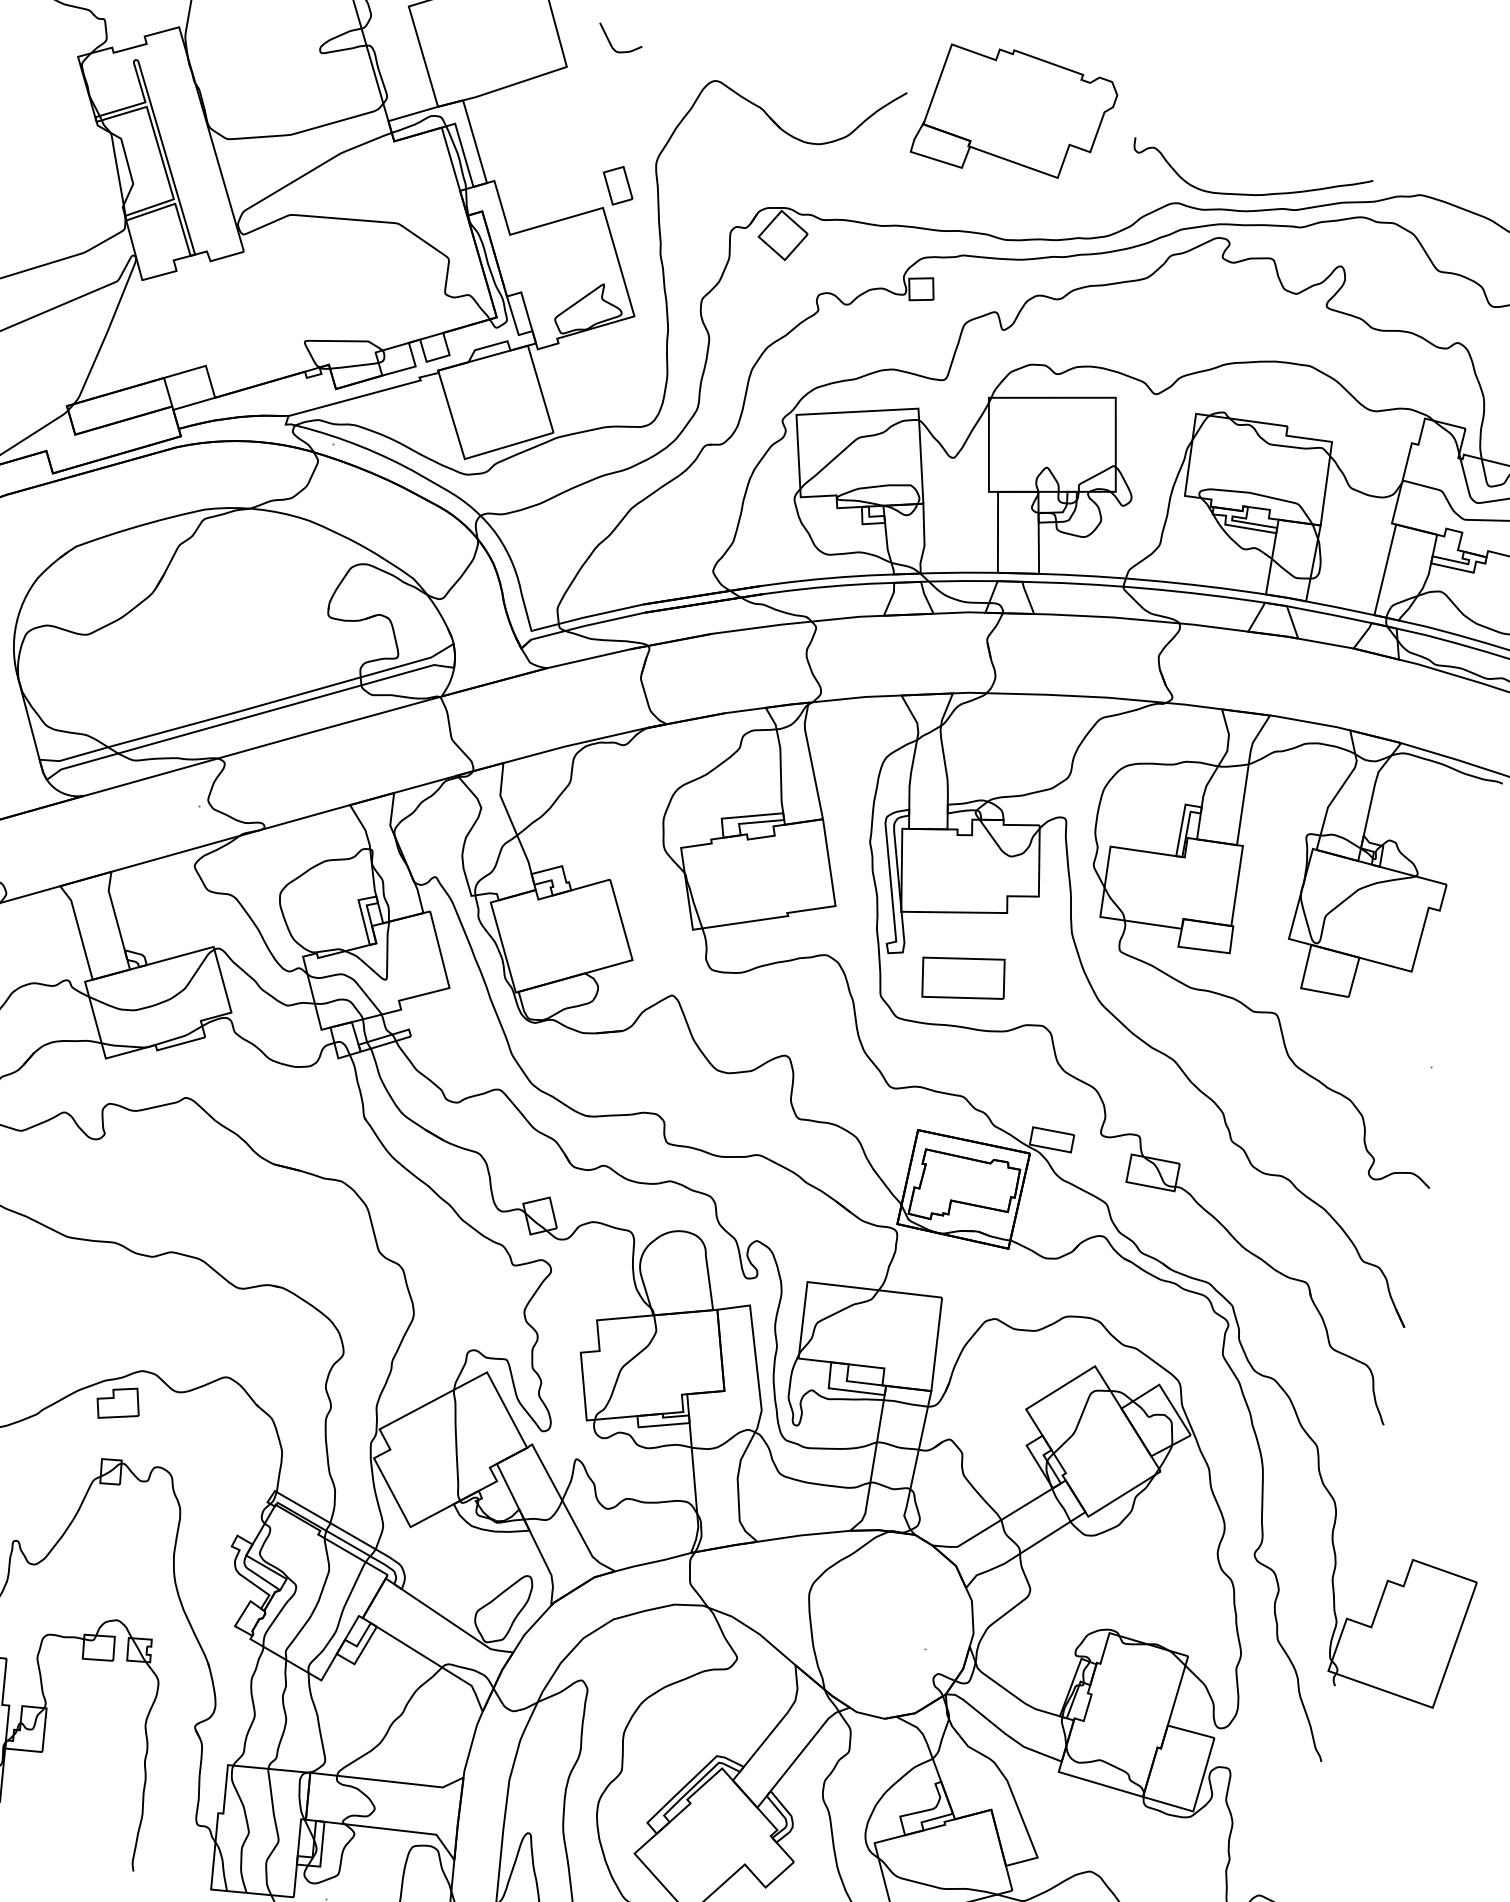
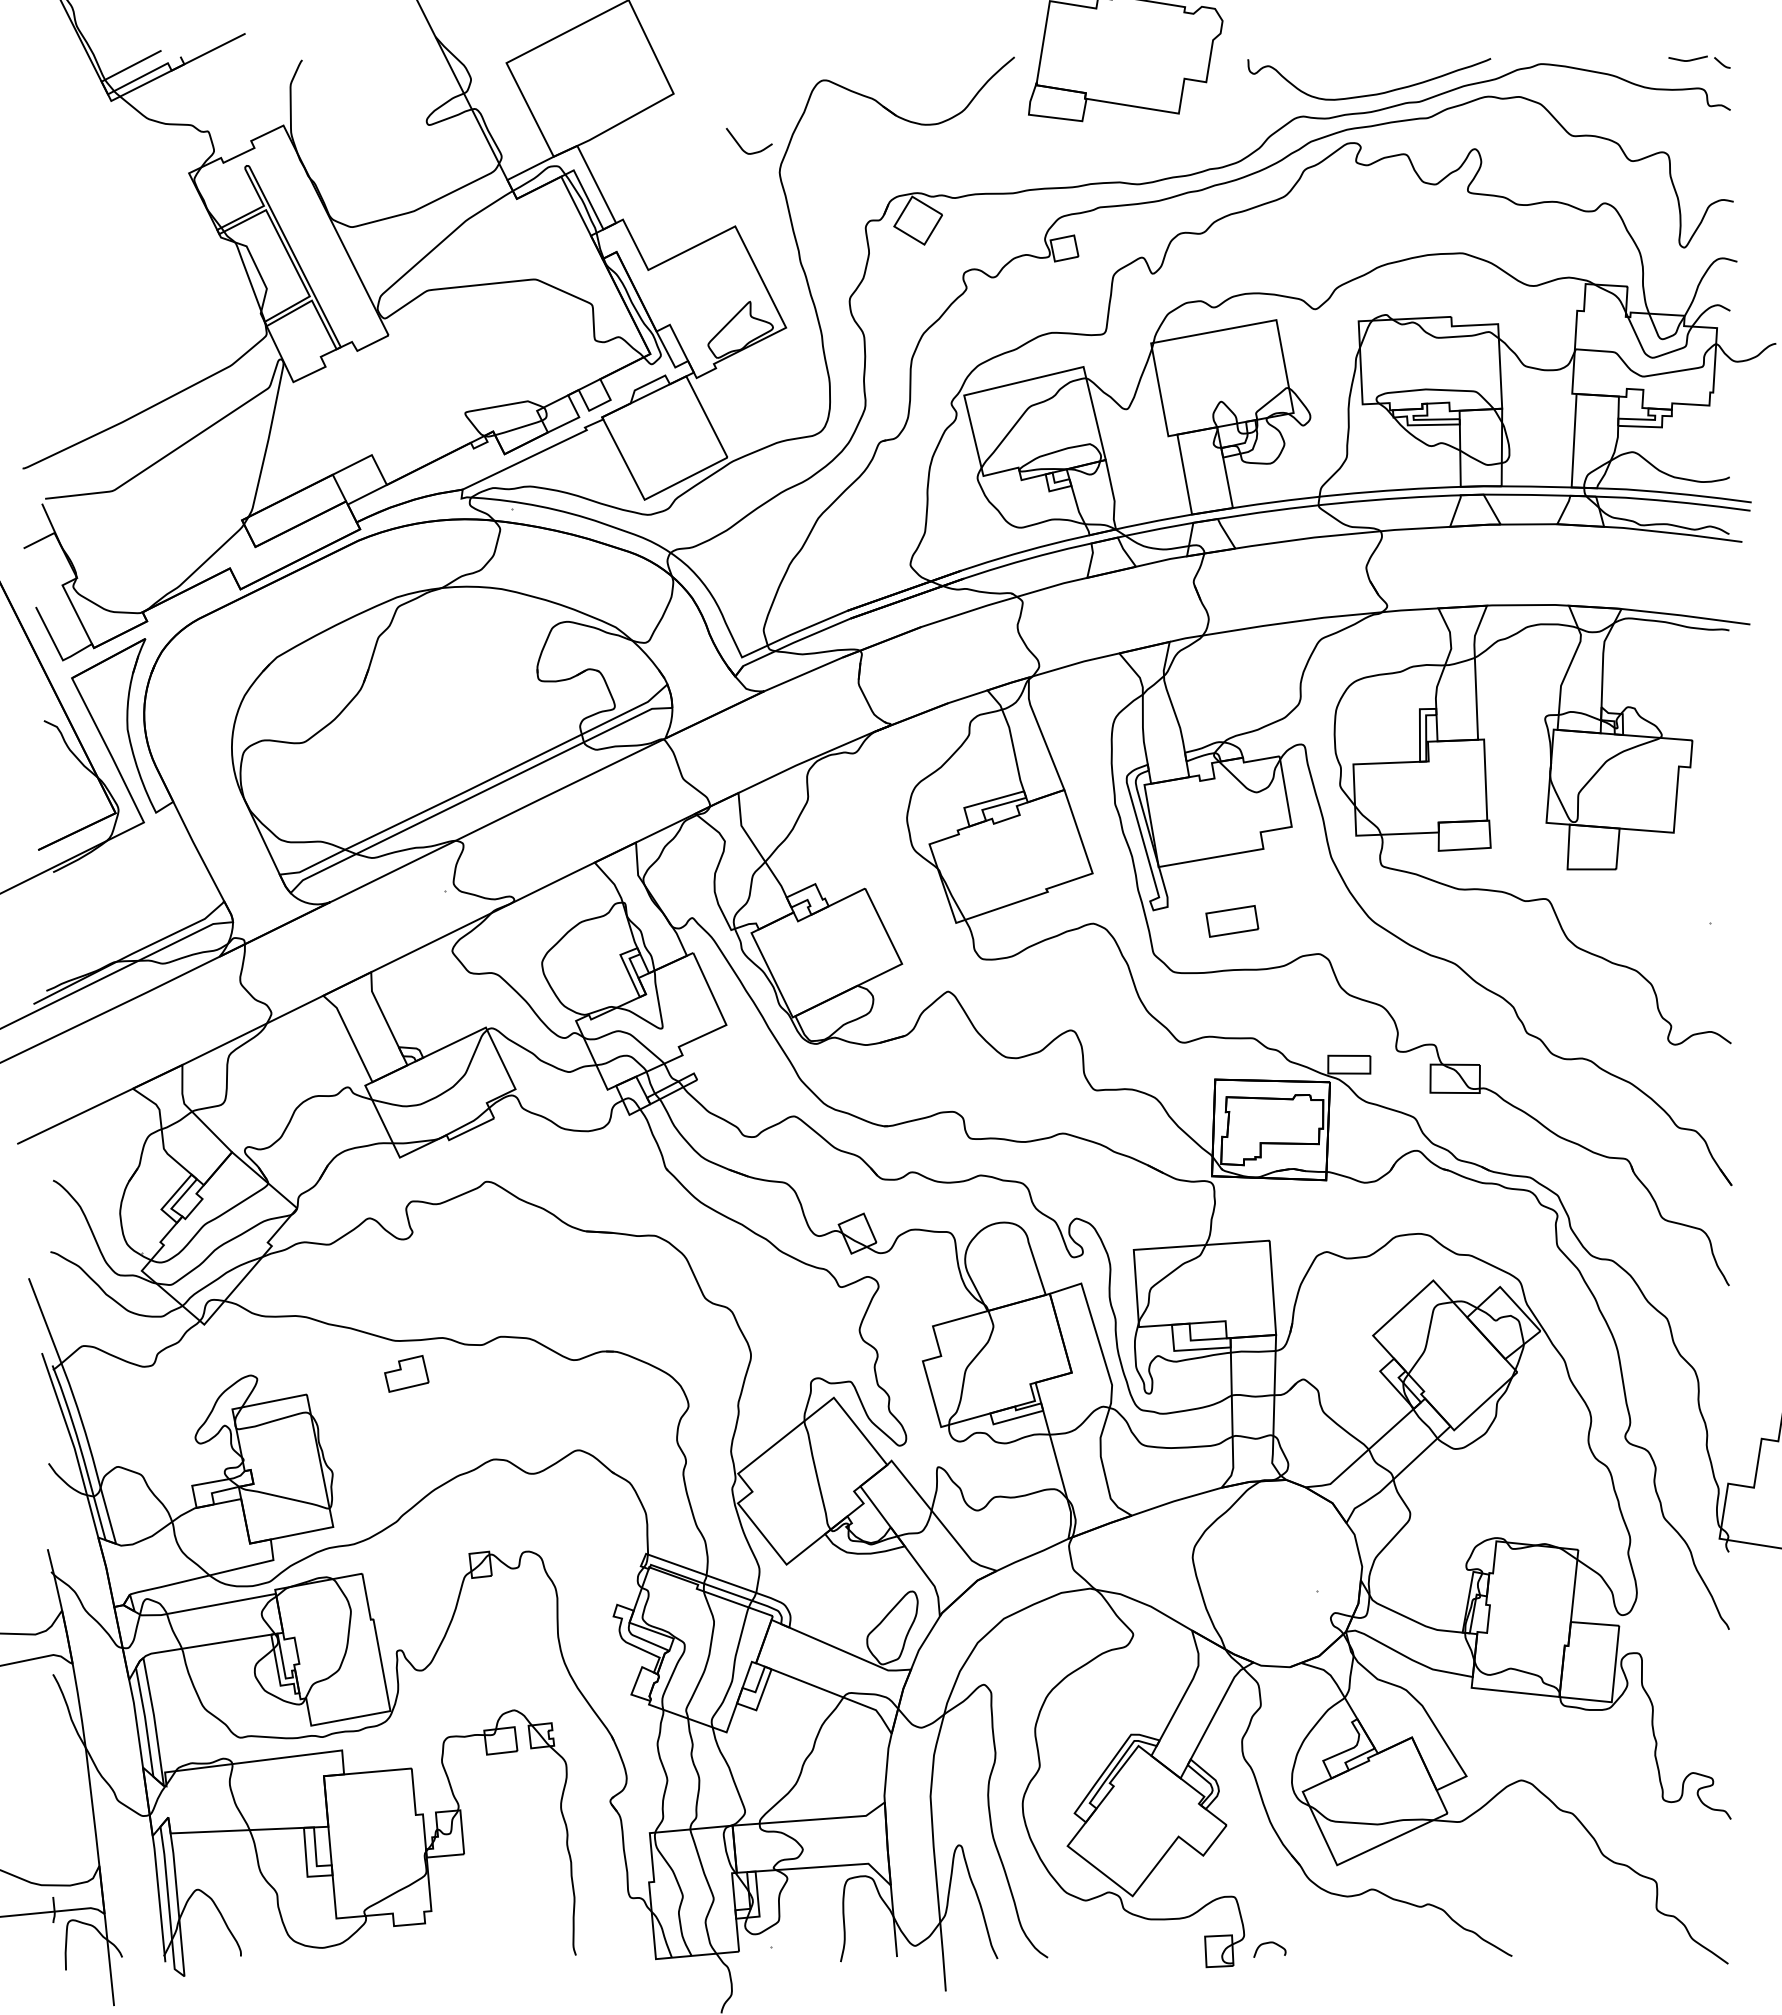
curve: (611, 43) -> (741, 146), moved
part: (617, 185) -> (745, 201), removed
part: (963, 978) -> (1232, 921), size x0.6
part: (118, 1402) -> (406, 1373), moved

